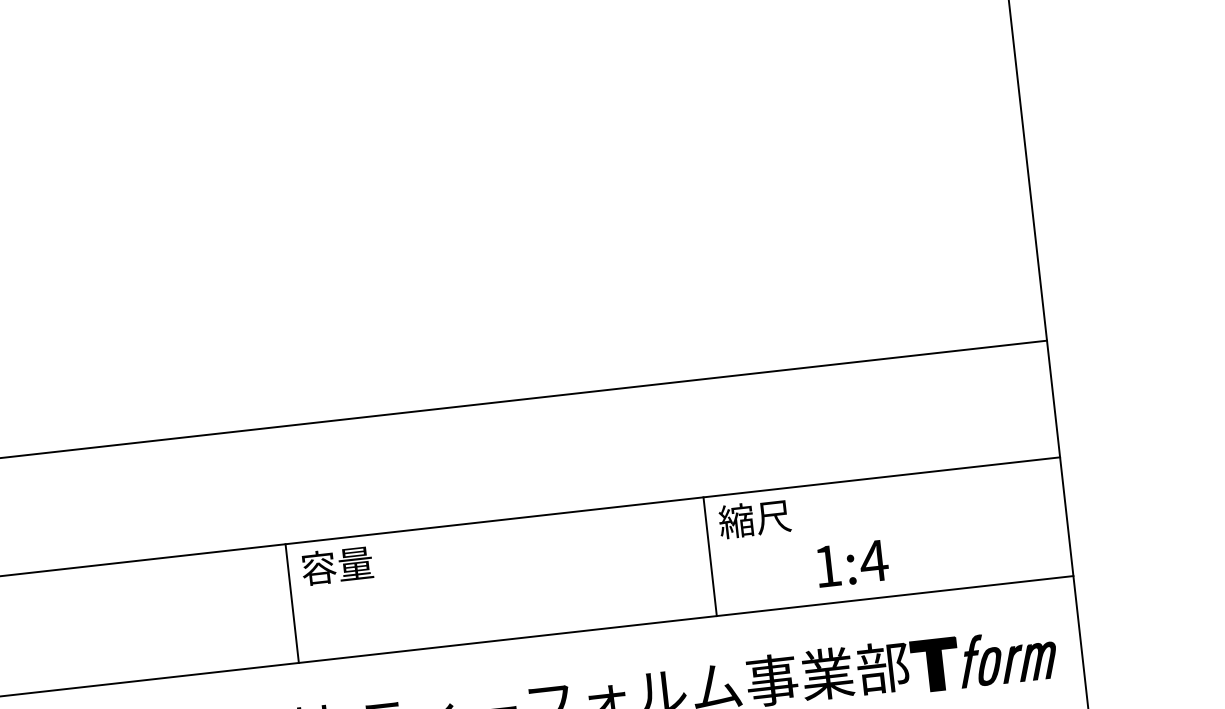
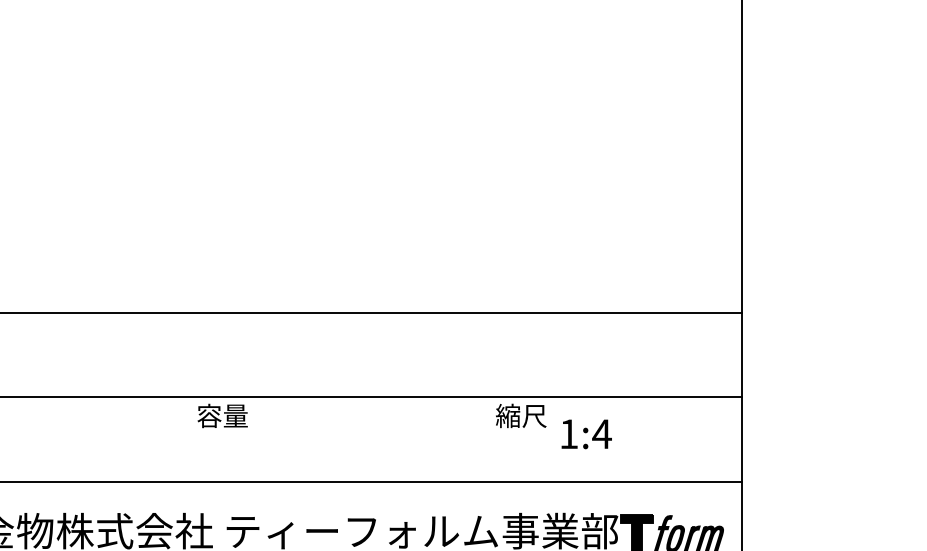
line: (709, 555) -> (486, 438), removed
text: (852, 564) -> (586, 434), moved
line: (291, 602) -> (187, 438), removed

